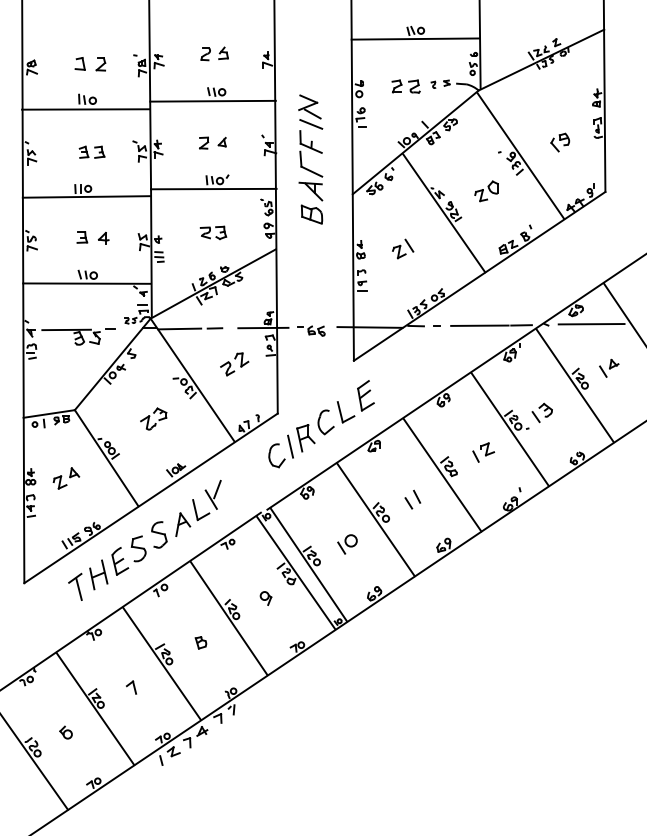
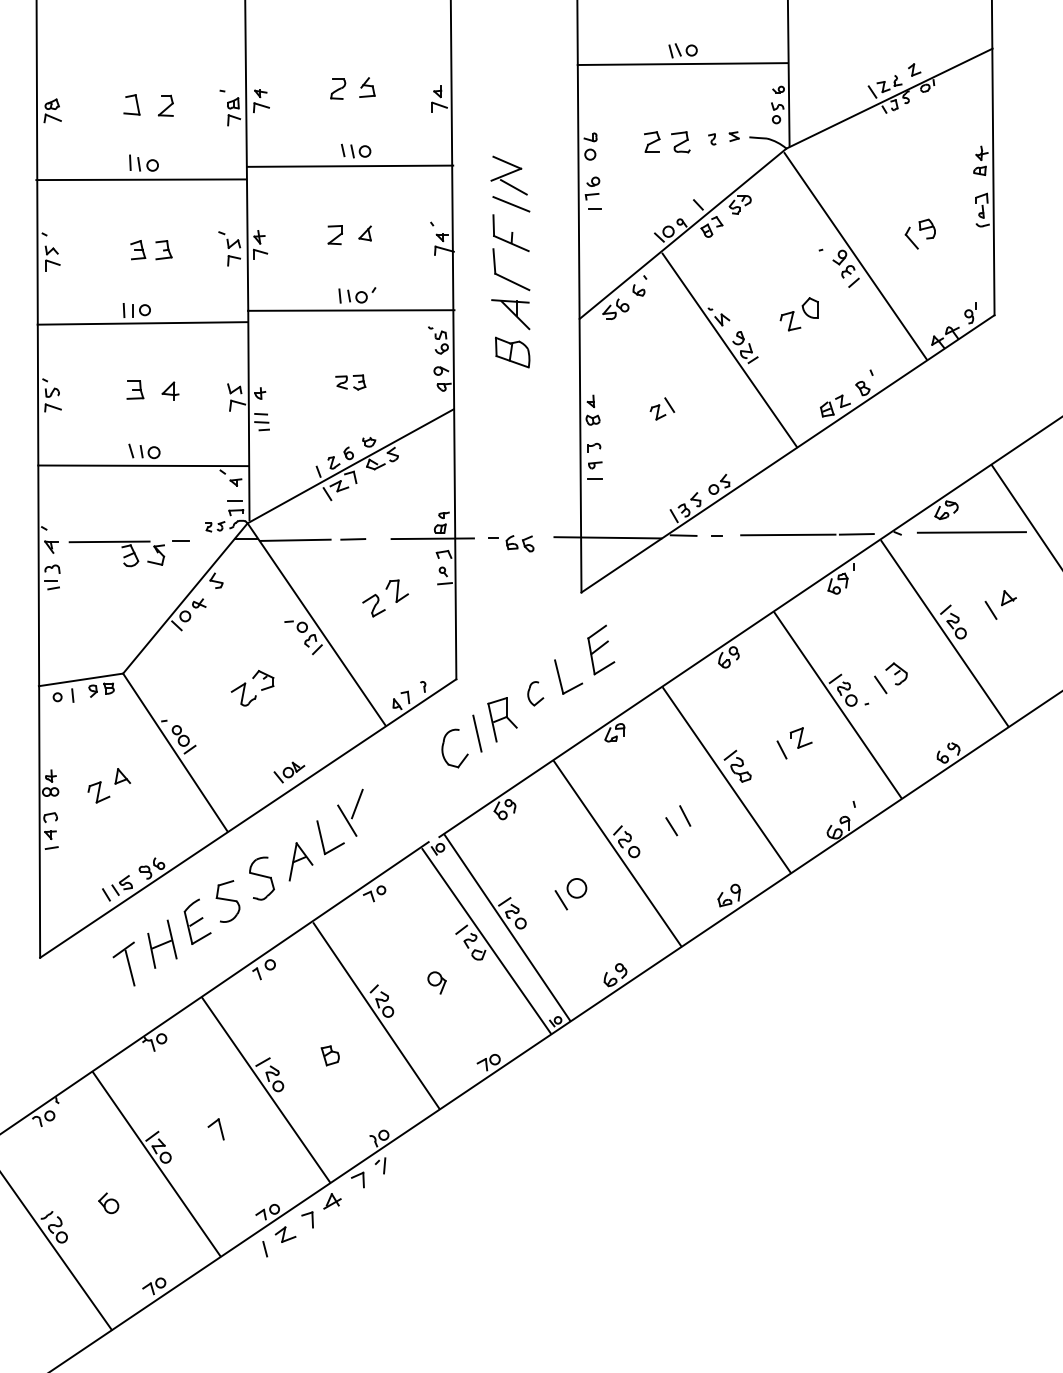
part: (213, 232) -> (350, 381), size x0.7
part: (403, 248) -> (662, 408), size x0.7
part: (325, 422) -> (534, 693), size x0.6

